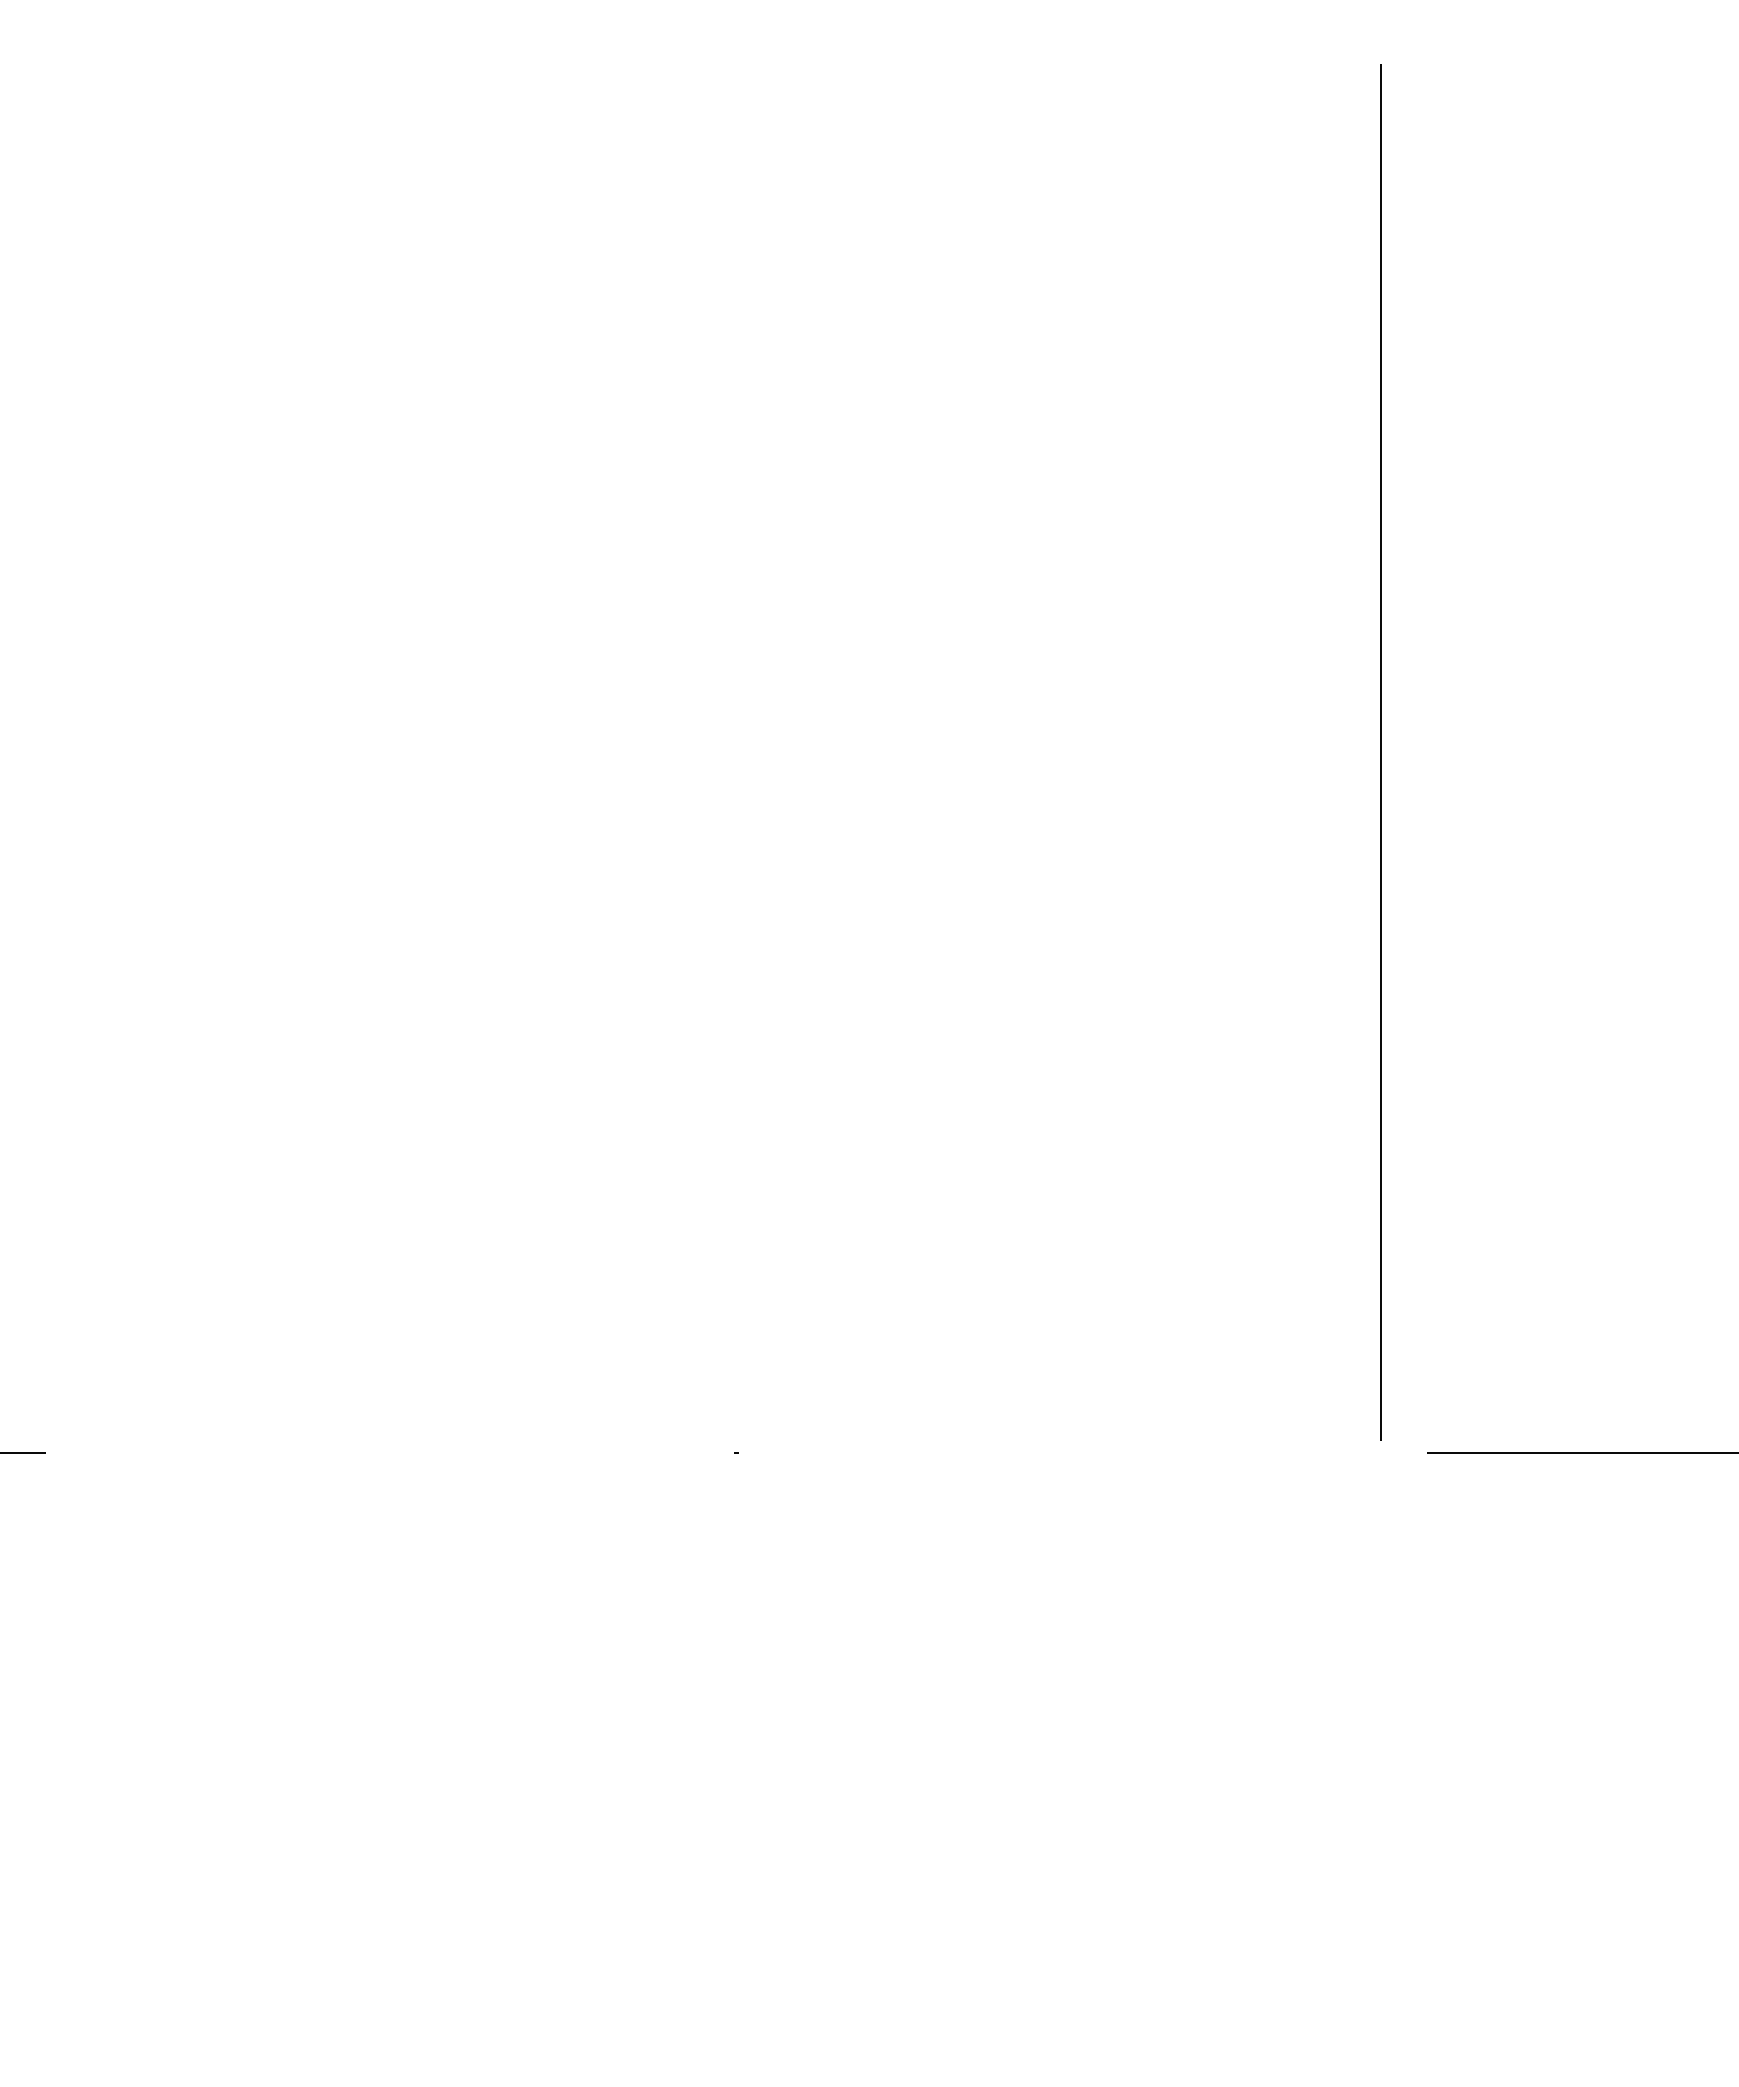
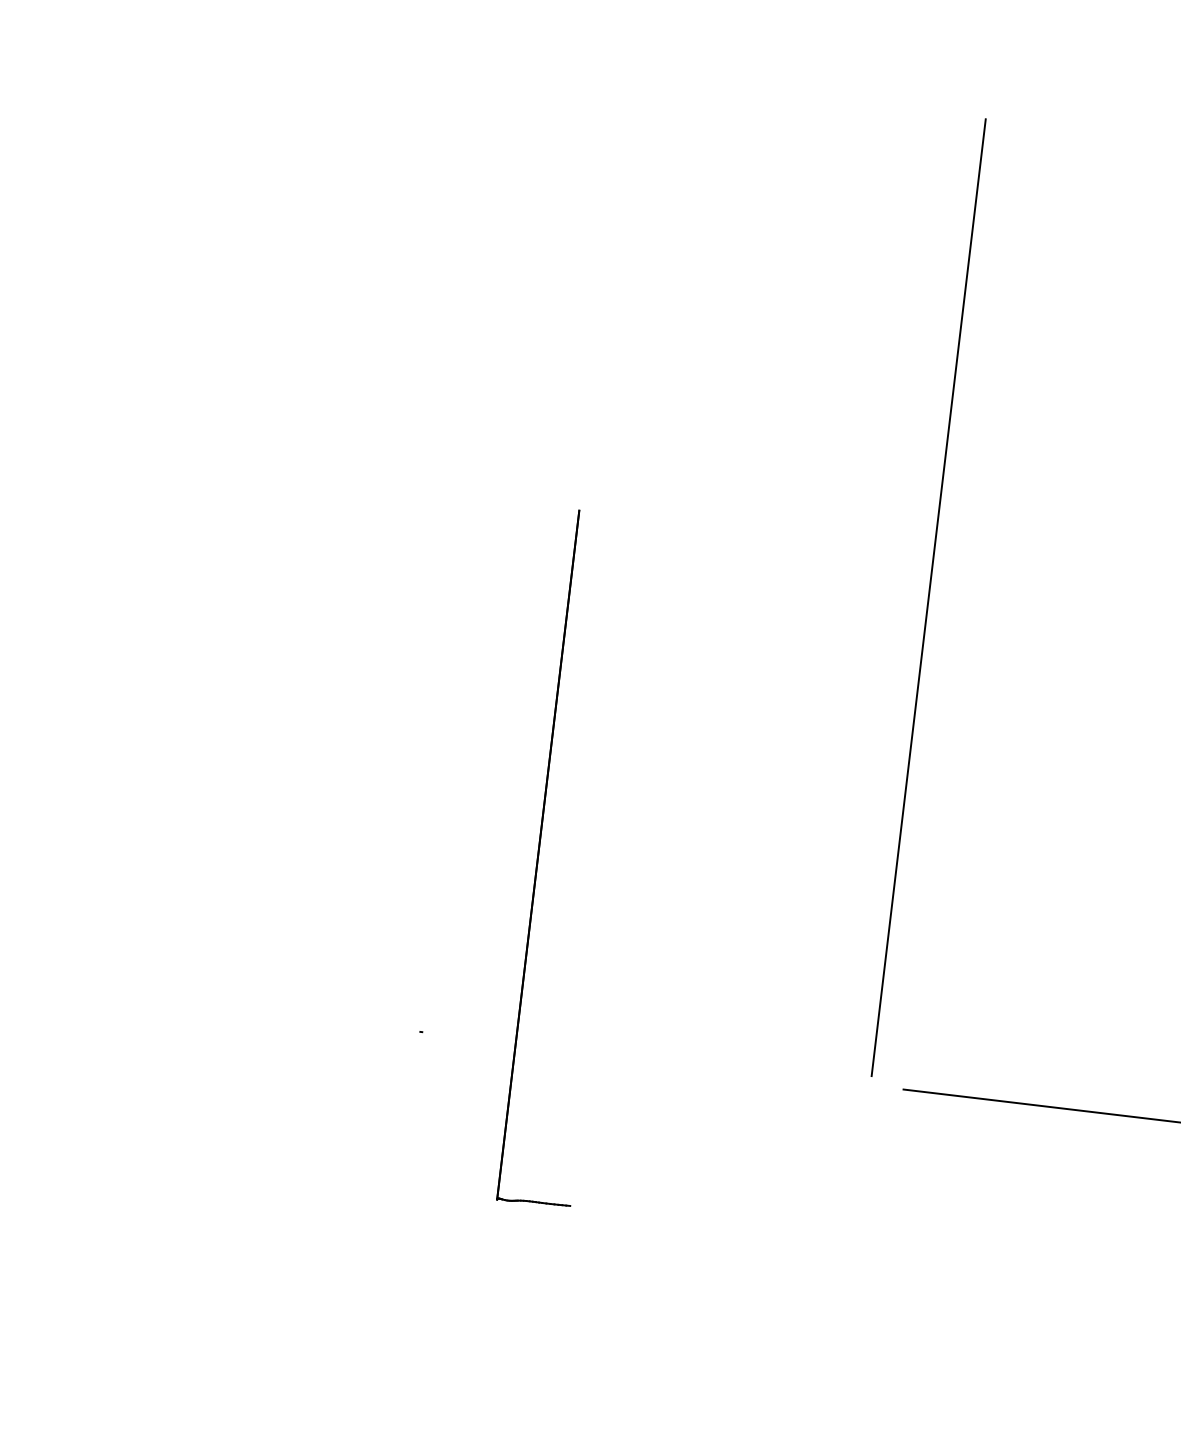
part: (872, 1182) -> (538, 854), added

